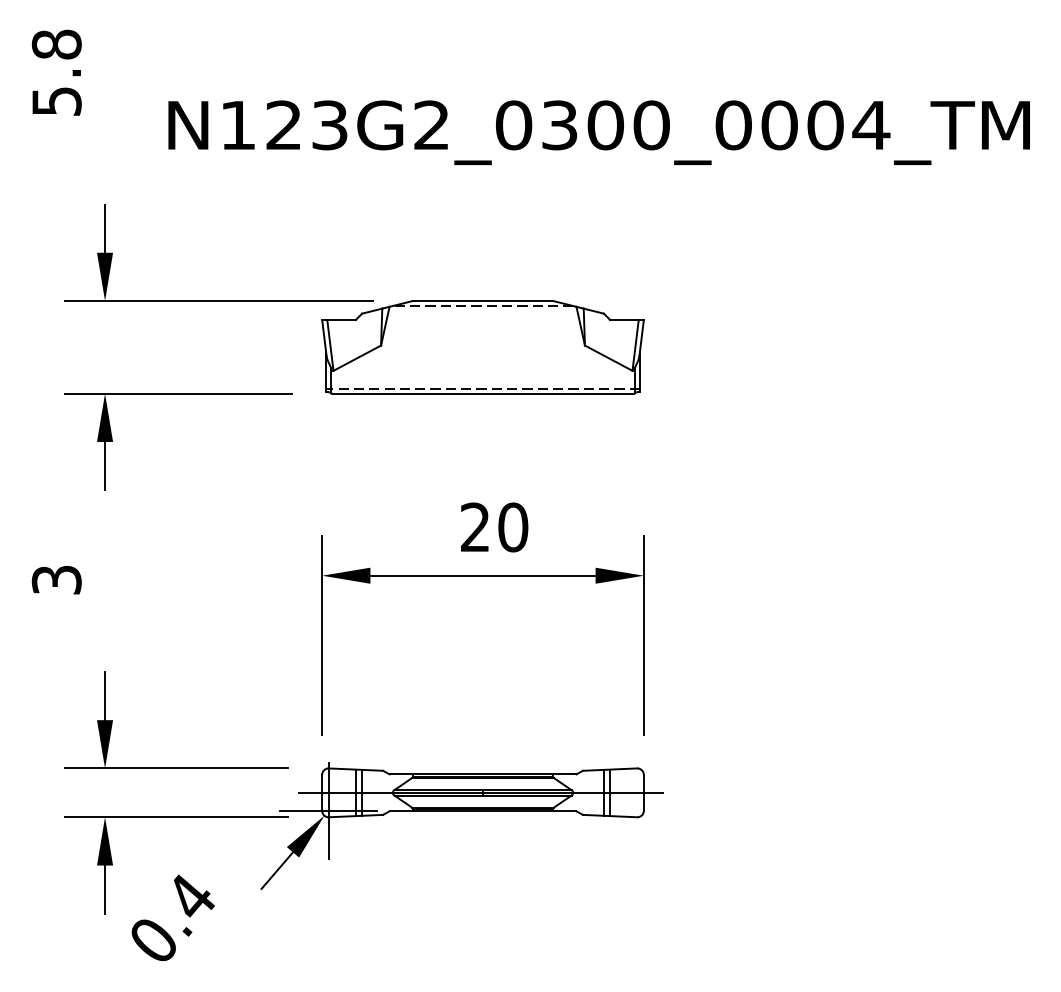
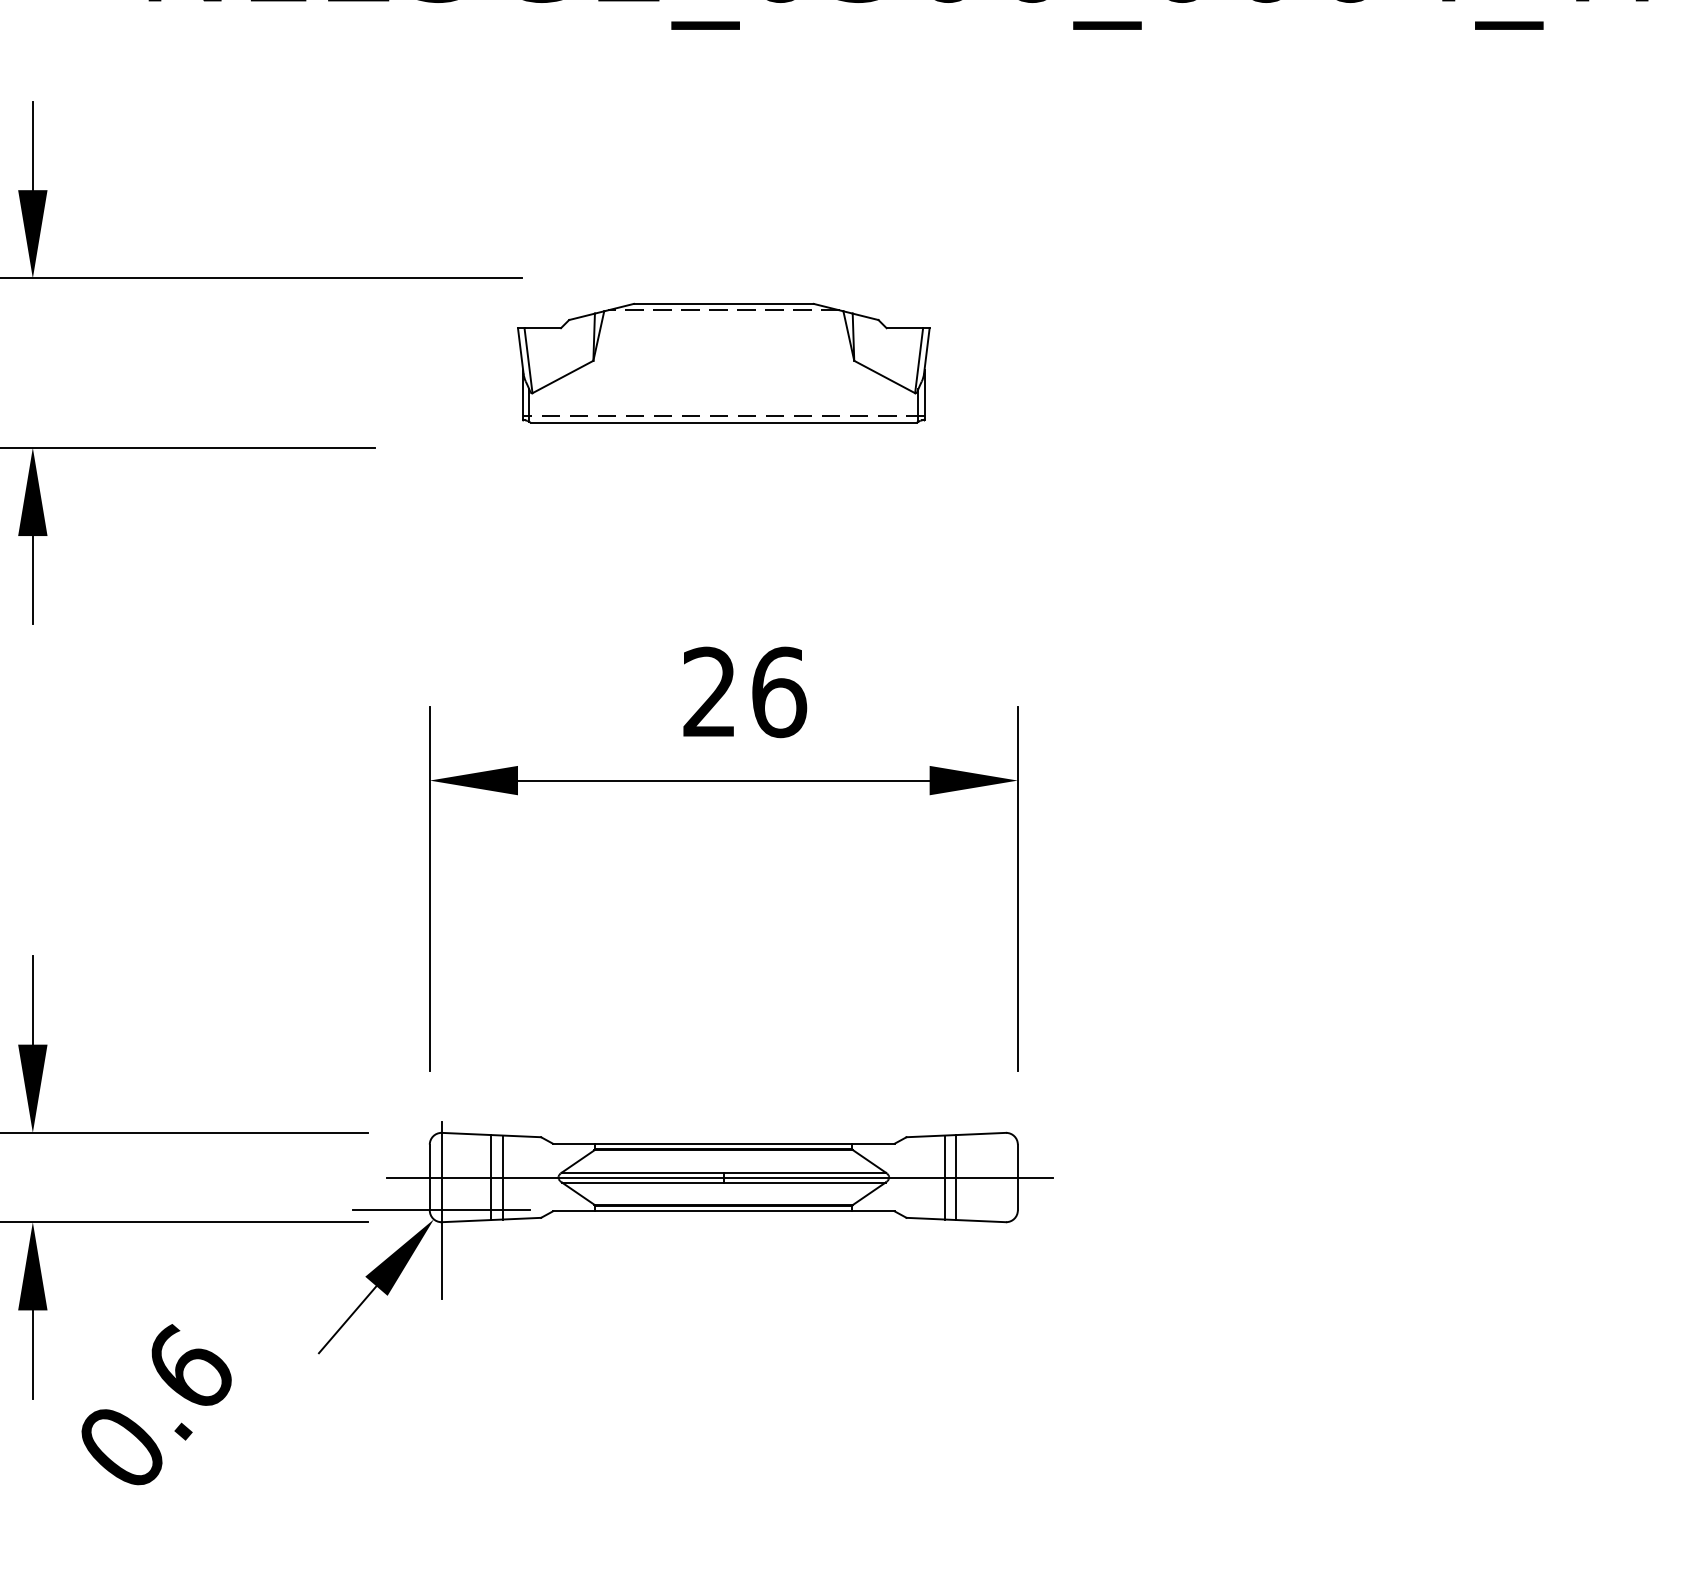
part: (482, 347) -> (722, 363), size x0.7
text: (513, 527) -> (779, 692), 20 -> 26
text: (192, 895) -> (192, 1365), 0.4 -> 0.6

